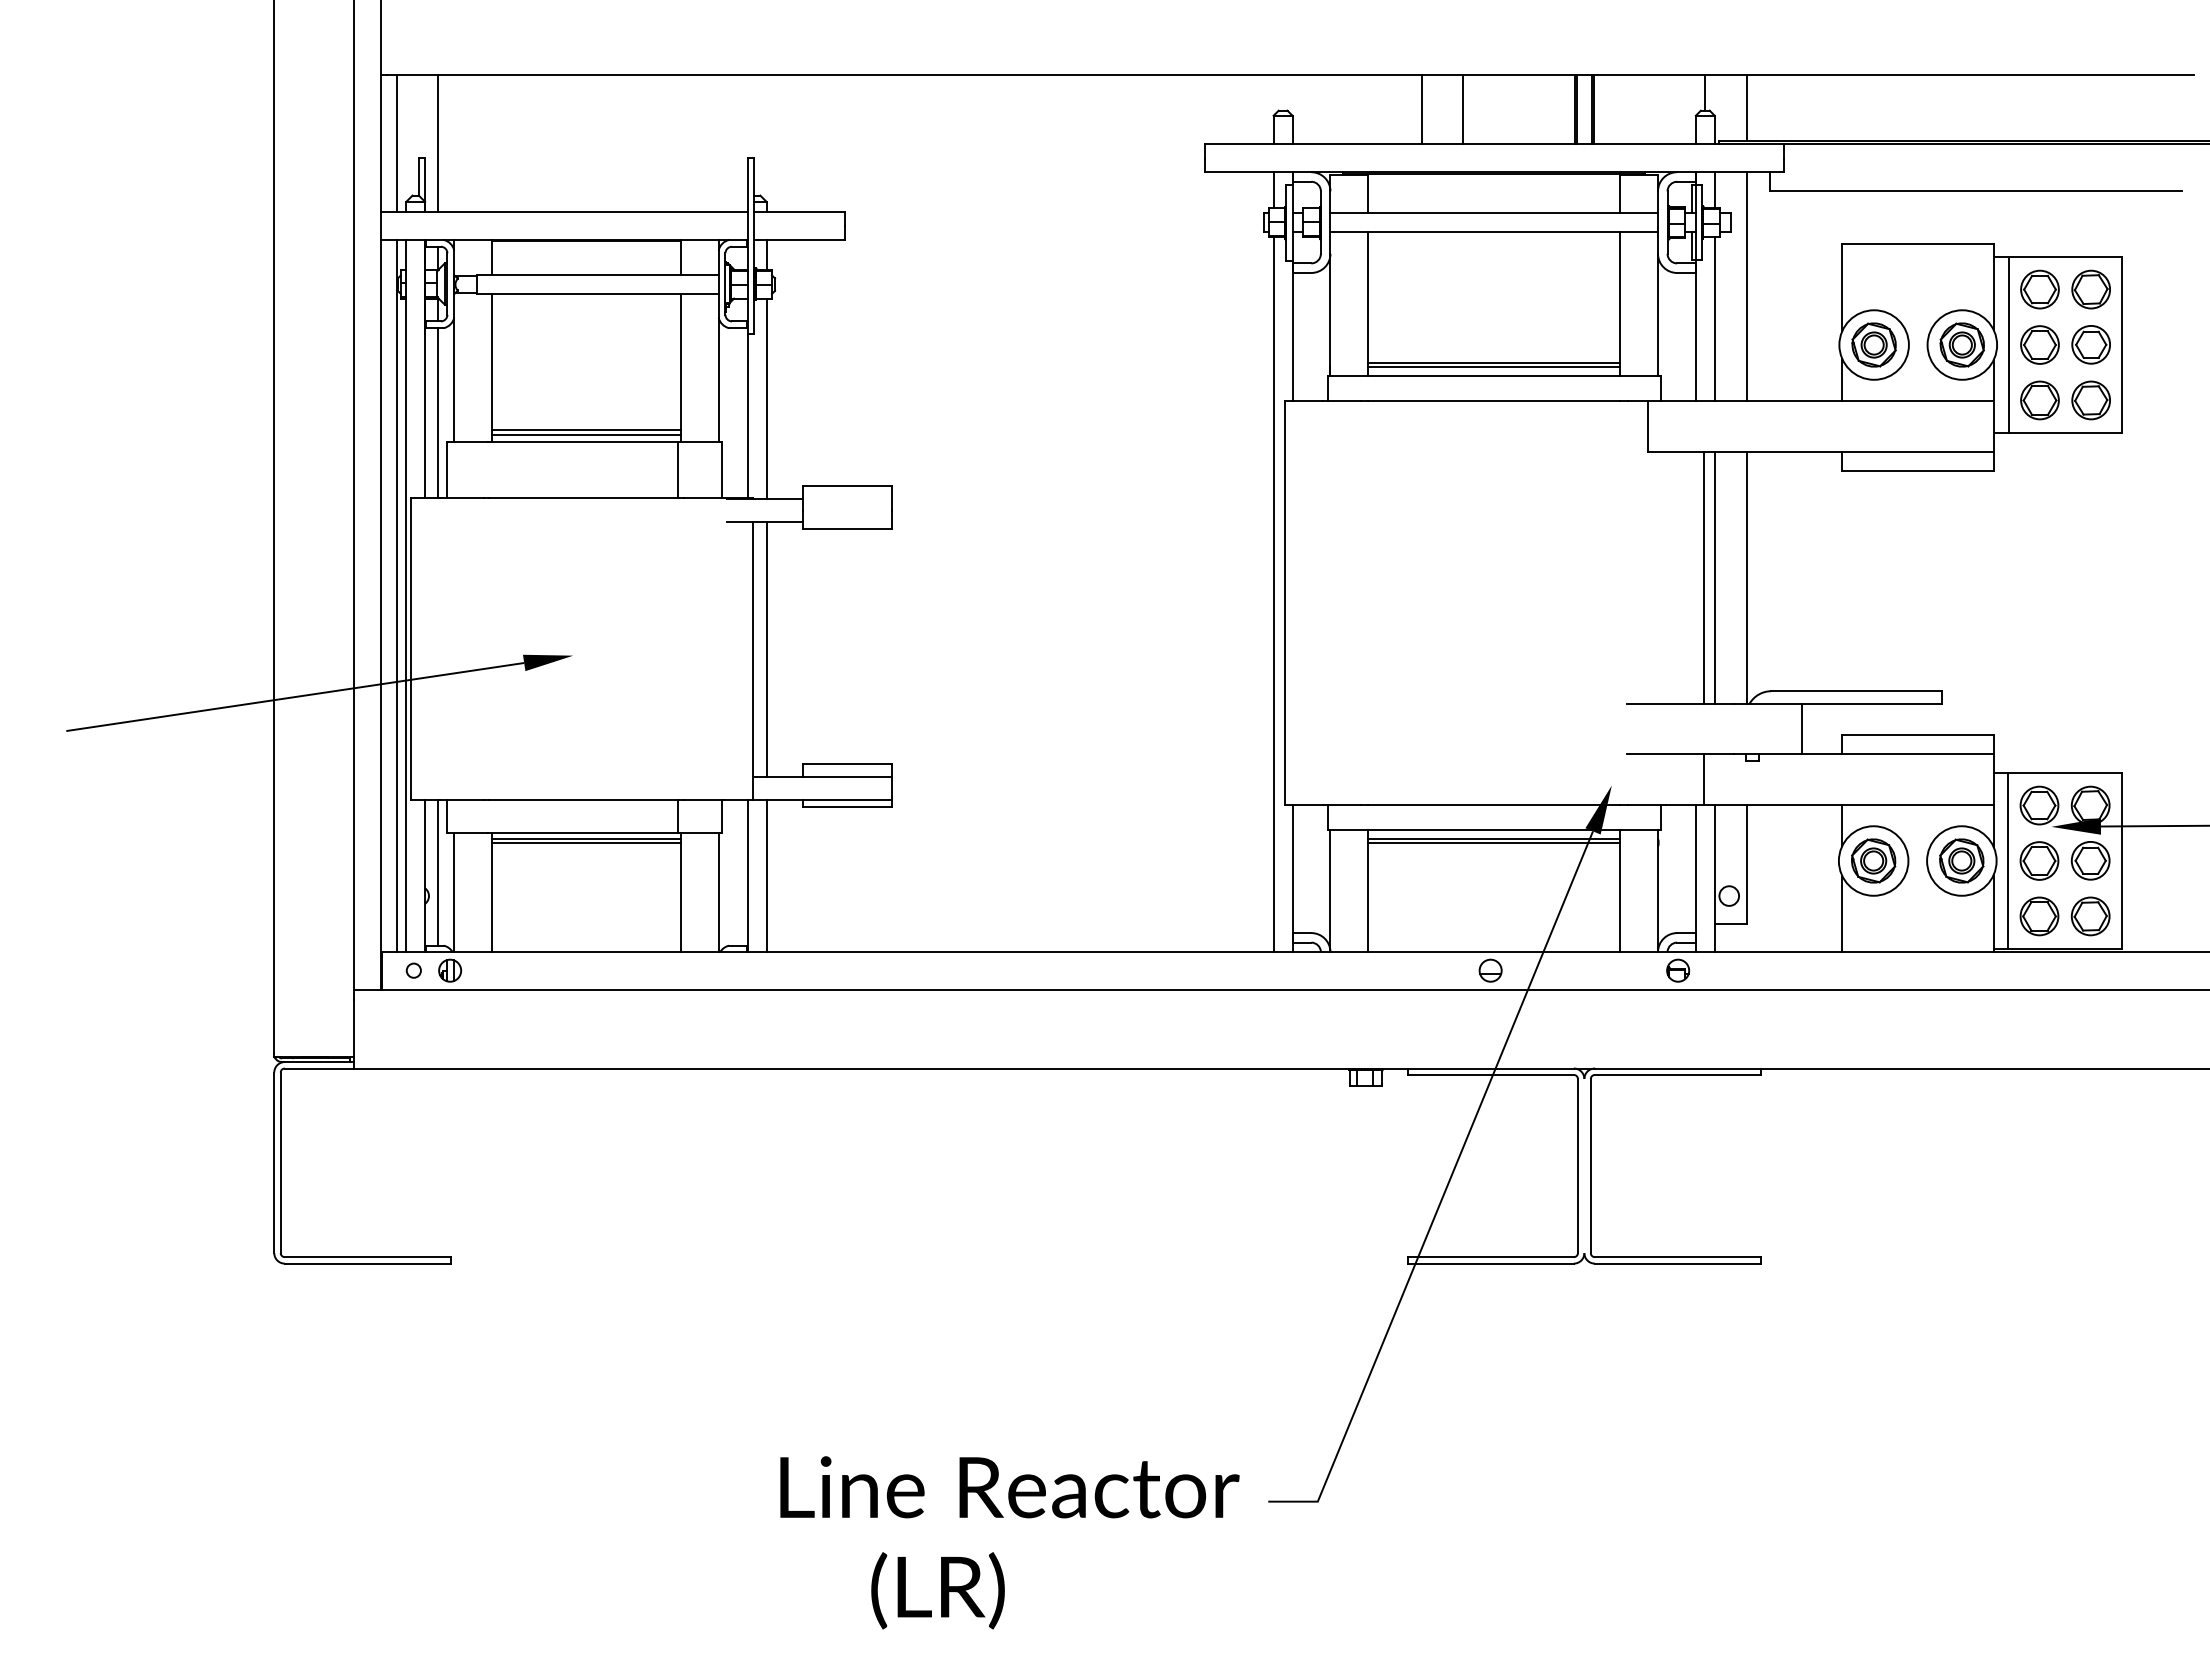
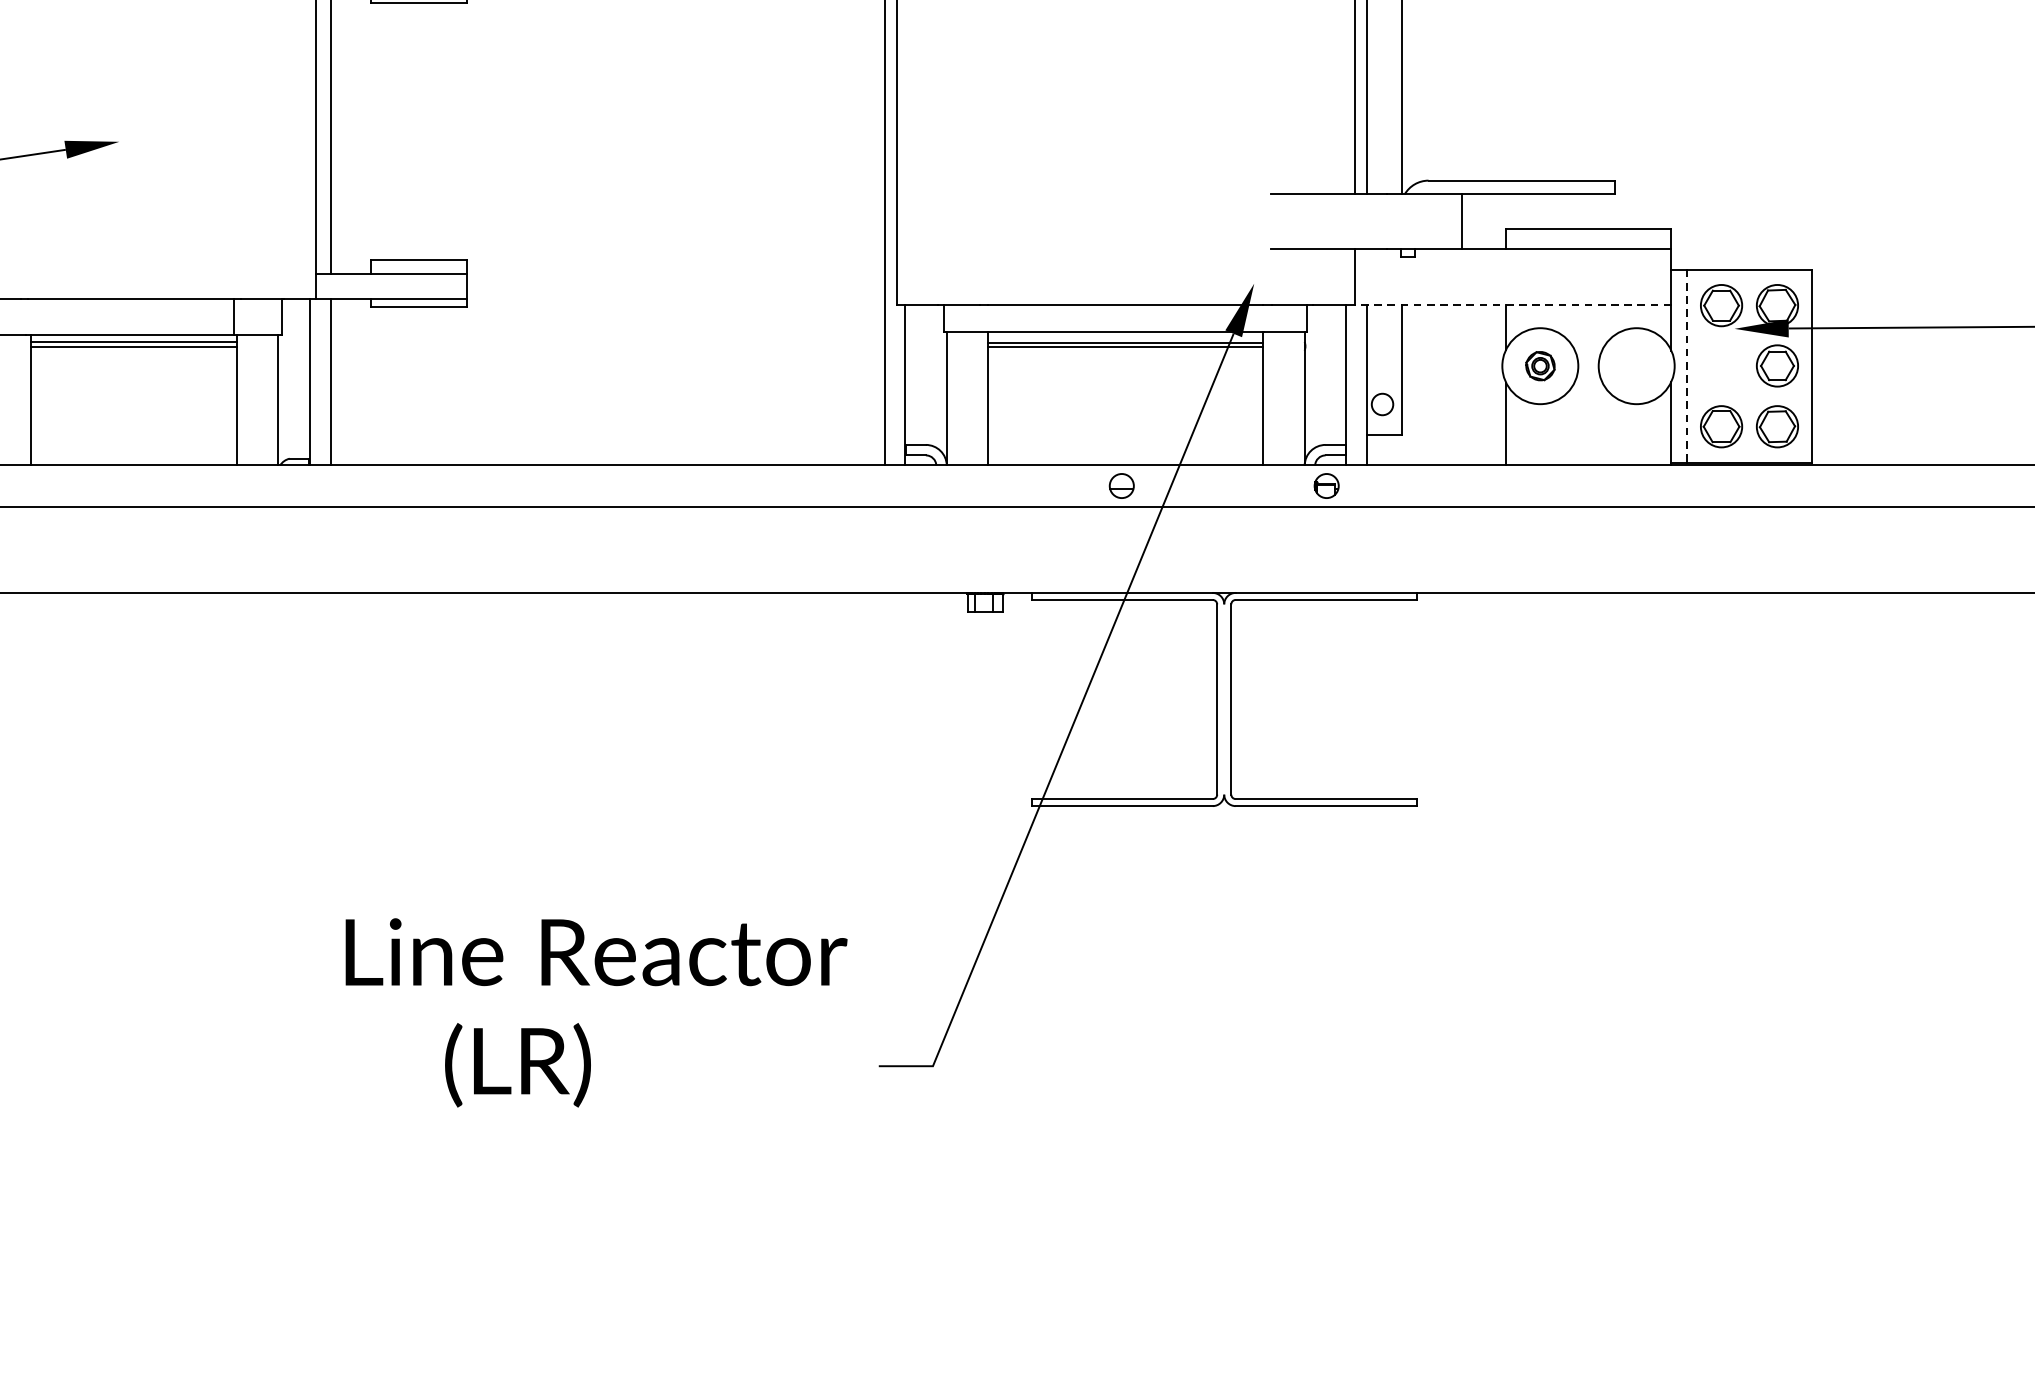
line: (1848, 804) -> (1512, 304), solid -> dashed
part: (1873, 860) -> (1540, 365), size x0.6
part: (1961, 860) -> (1636, 365), removed
part: (2039, 860) -> (1721, 365), removed
line: (2008, 861) -> (1687, 366), solid -> dashed
text: (1009, 1542) -> (596, 1012), moved

